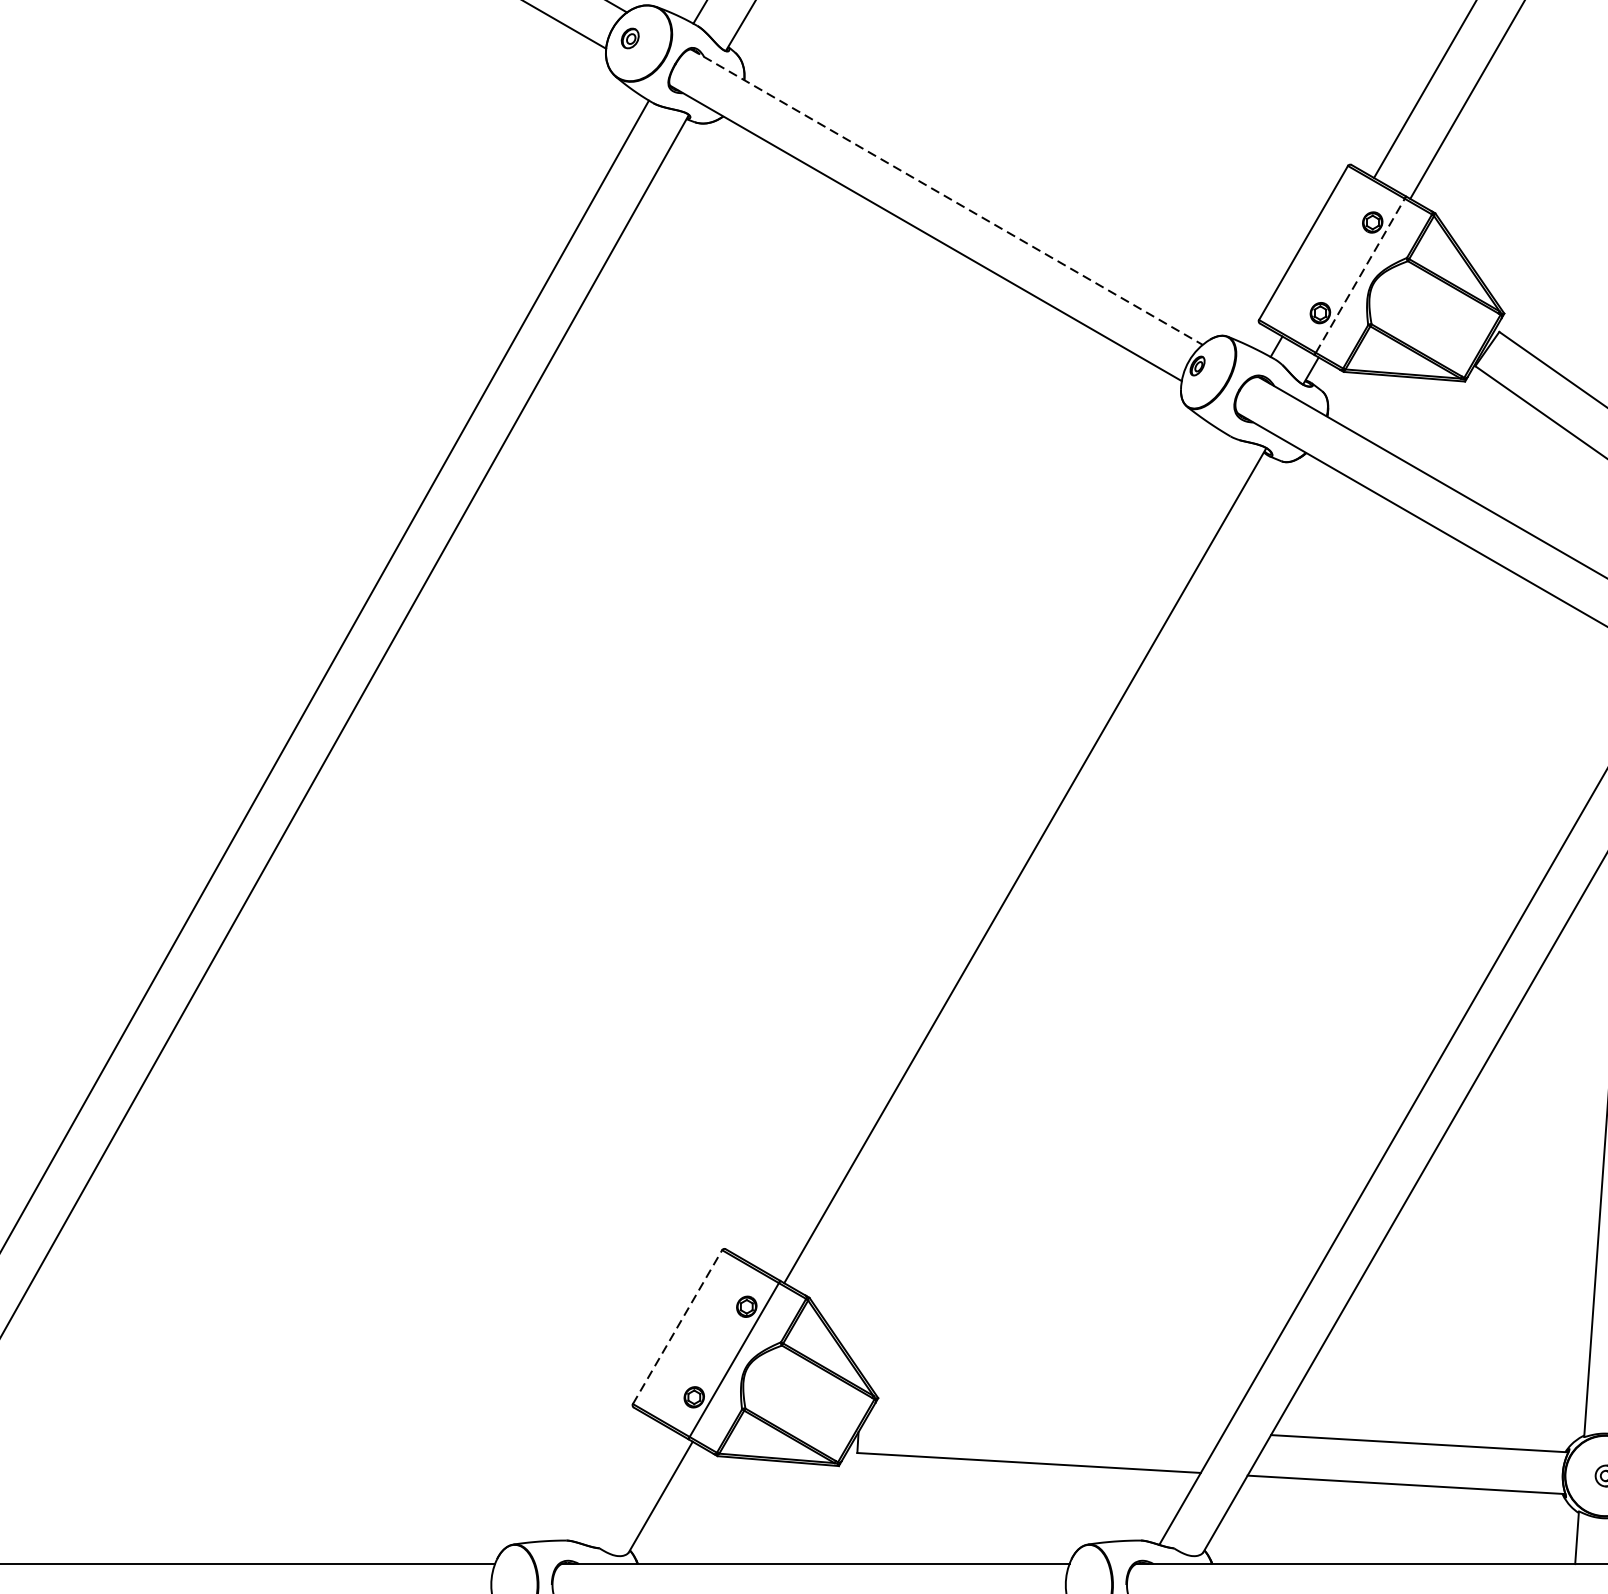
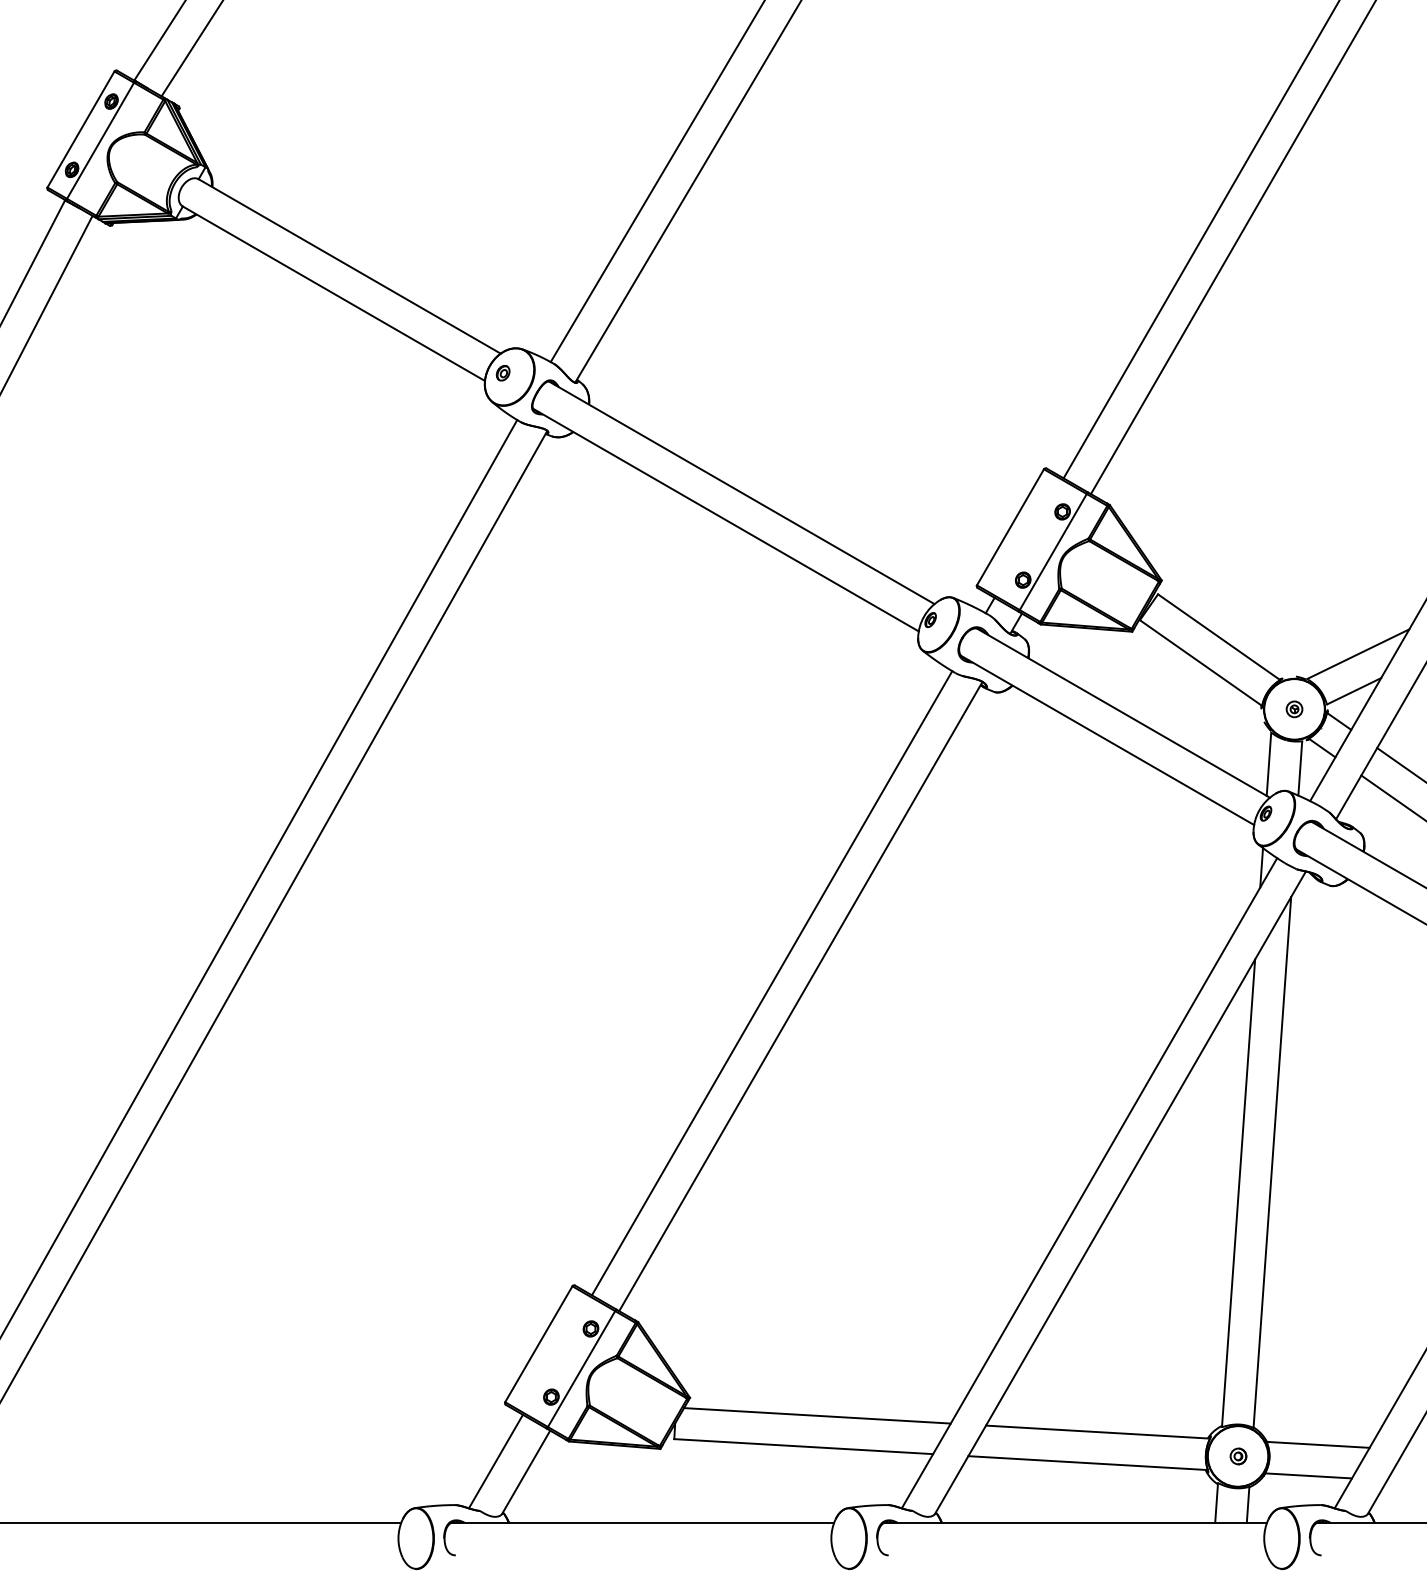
line: (946, 196) -> (741, 492), dashed -> solid
line: (1360, 275) -> (1053, 551), dashed -> solid
line: (986, 848) -> (771, 983), added
line: (678, 1326) -> (539, 1343), dashed -> solid
line: (1047, 1421) -> (817, 1415), added
line: (620, 1482) -> (495, 1461), added

